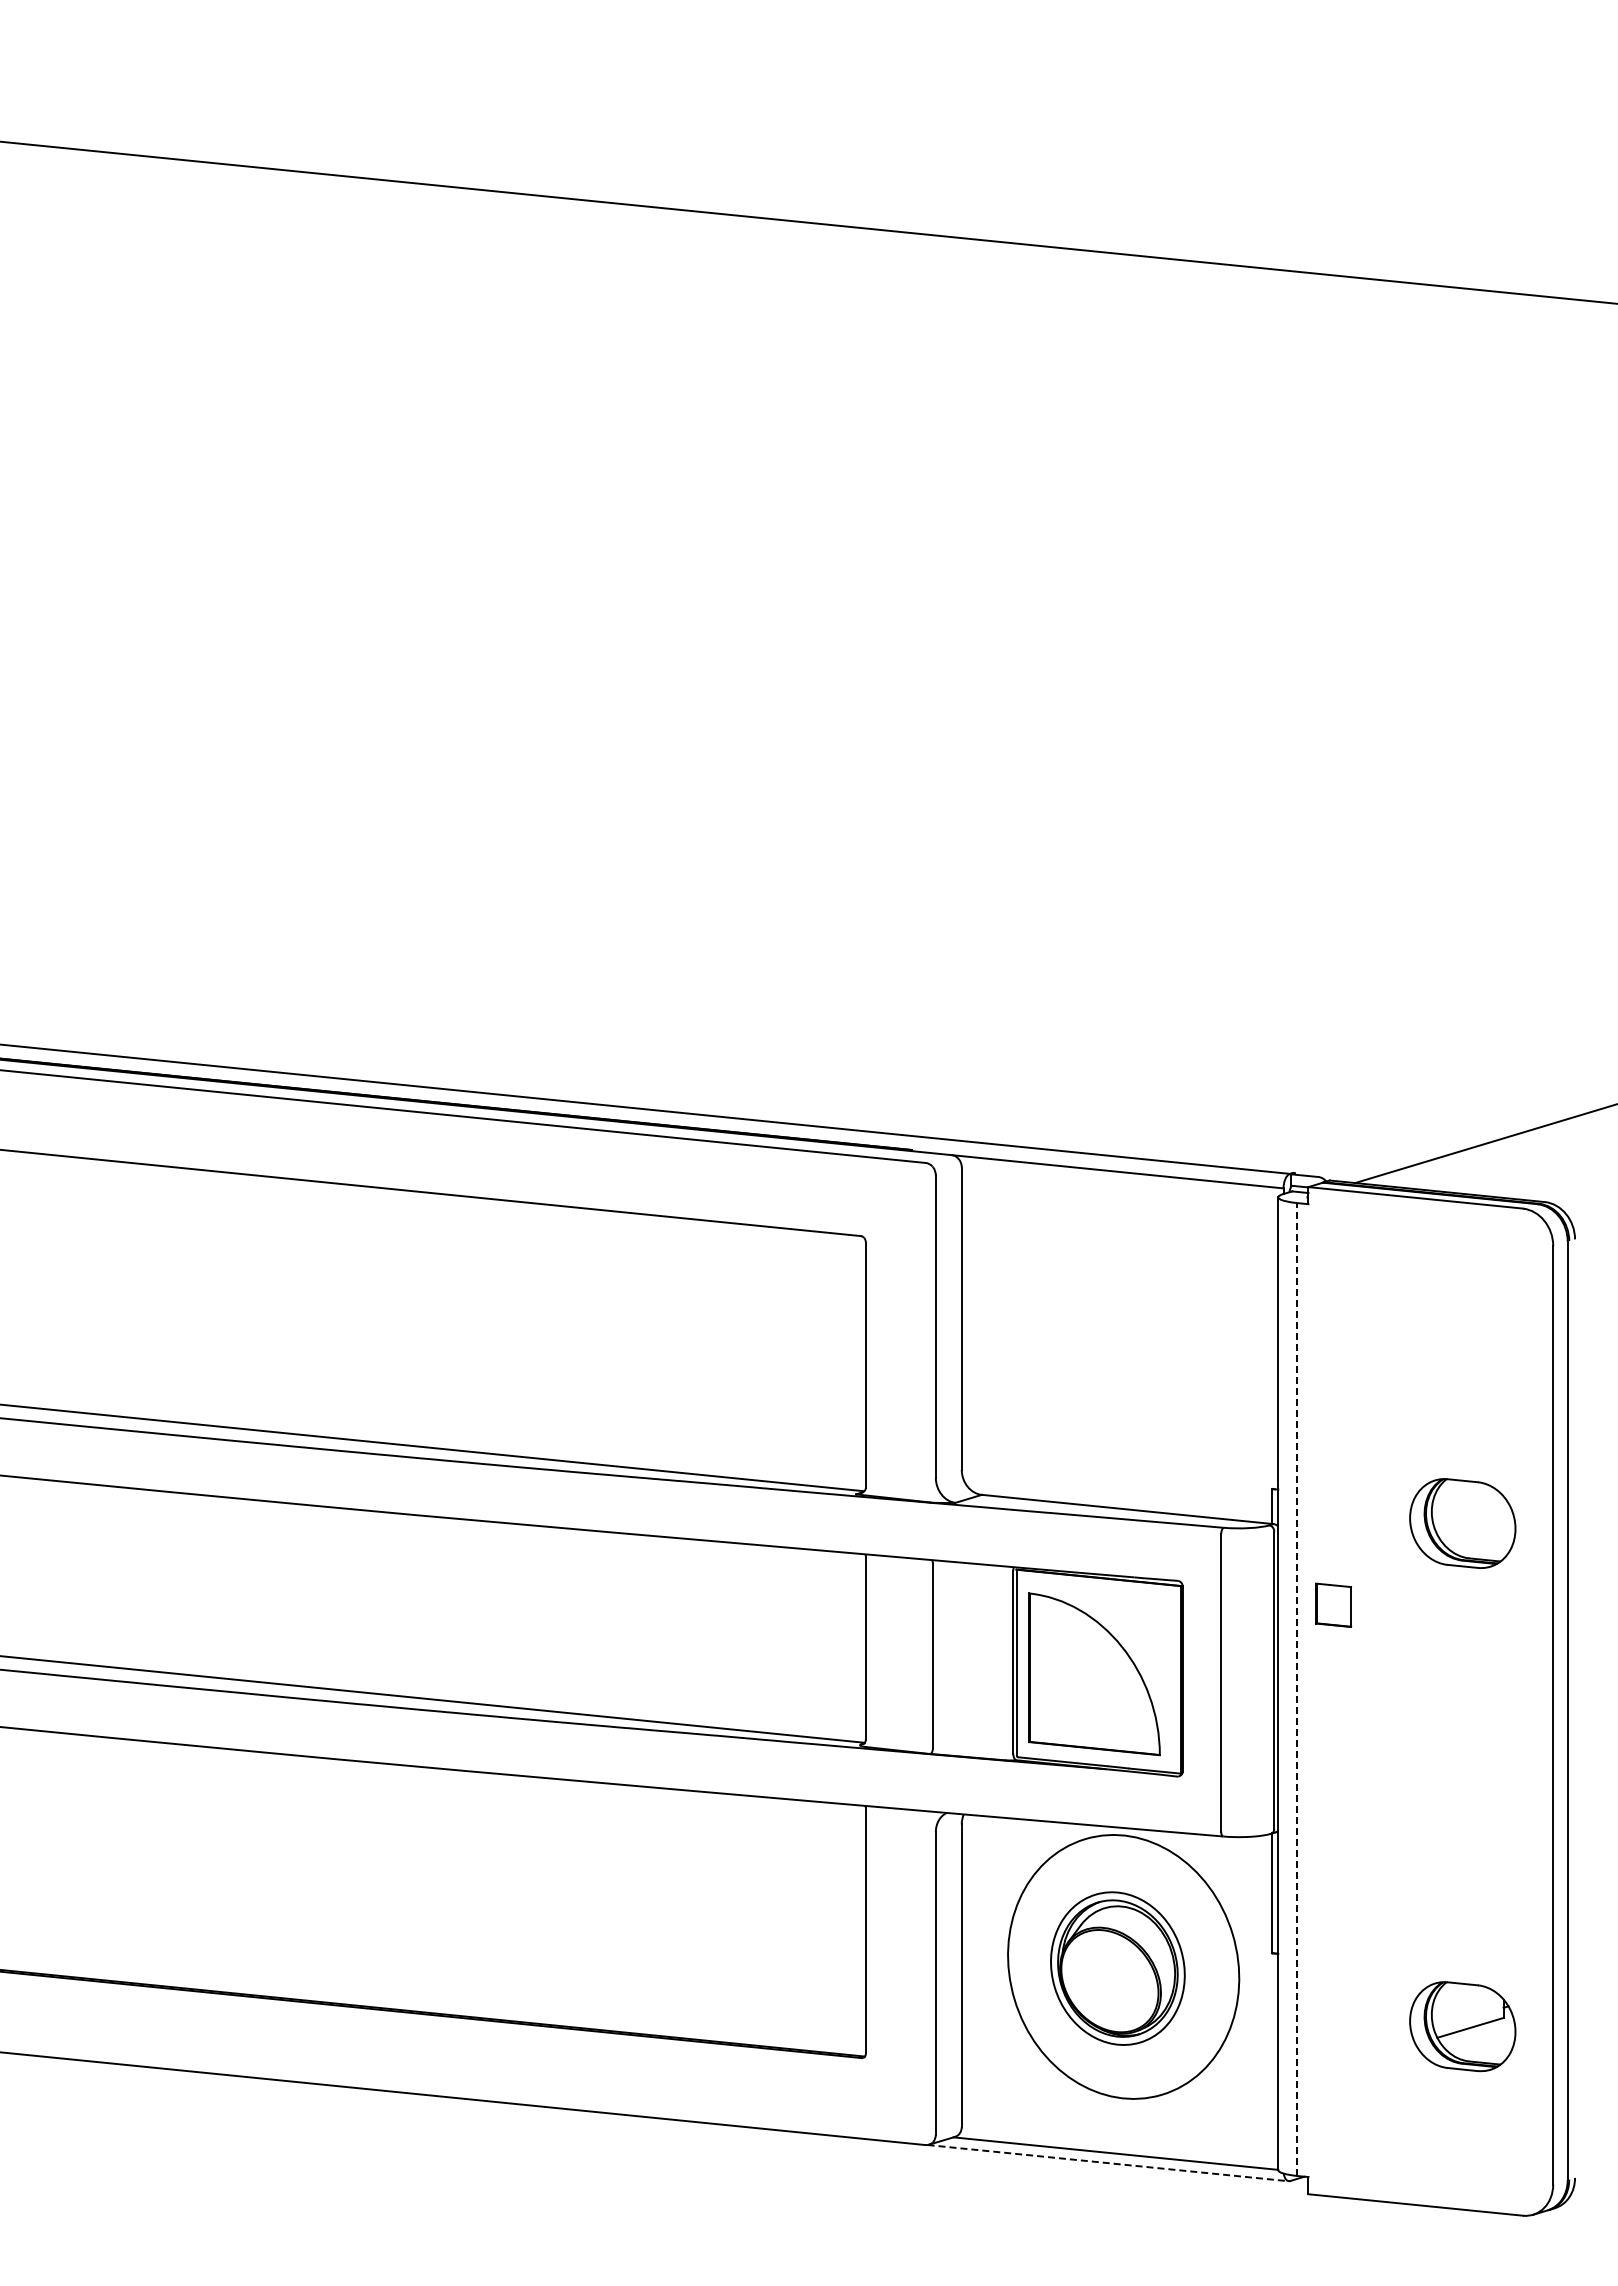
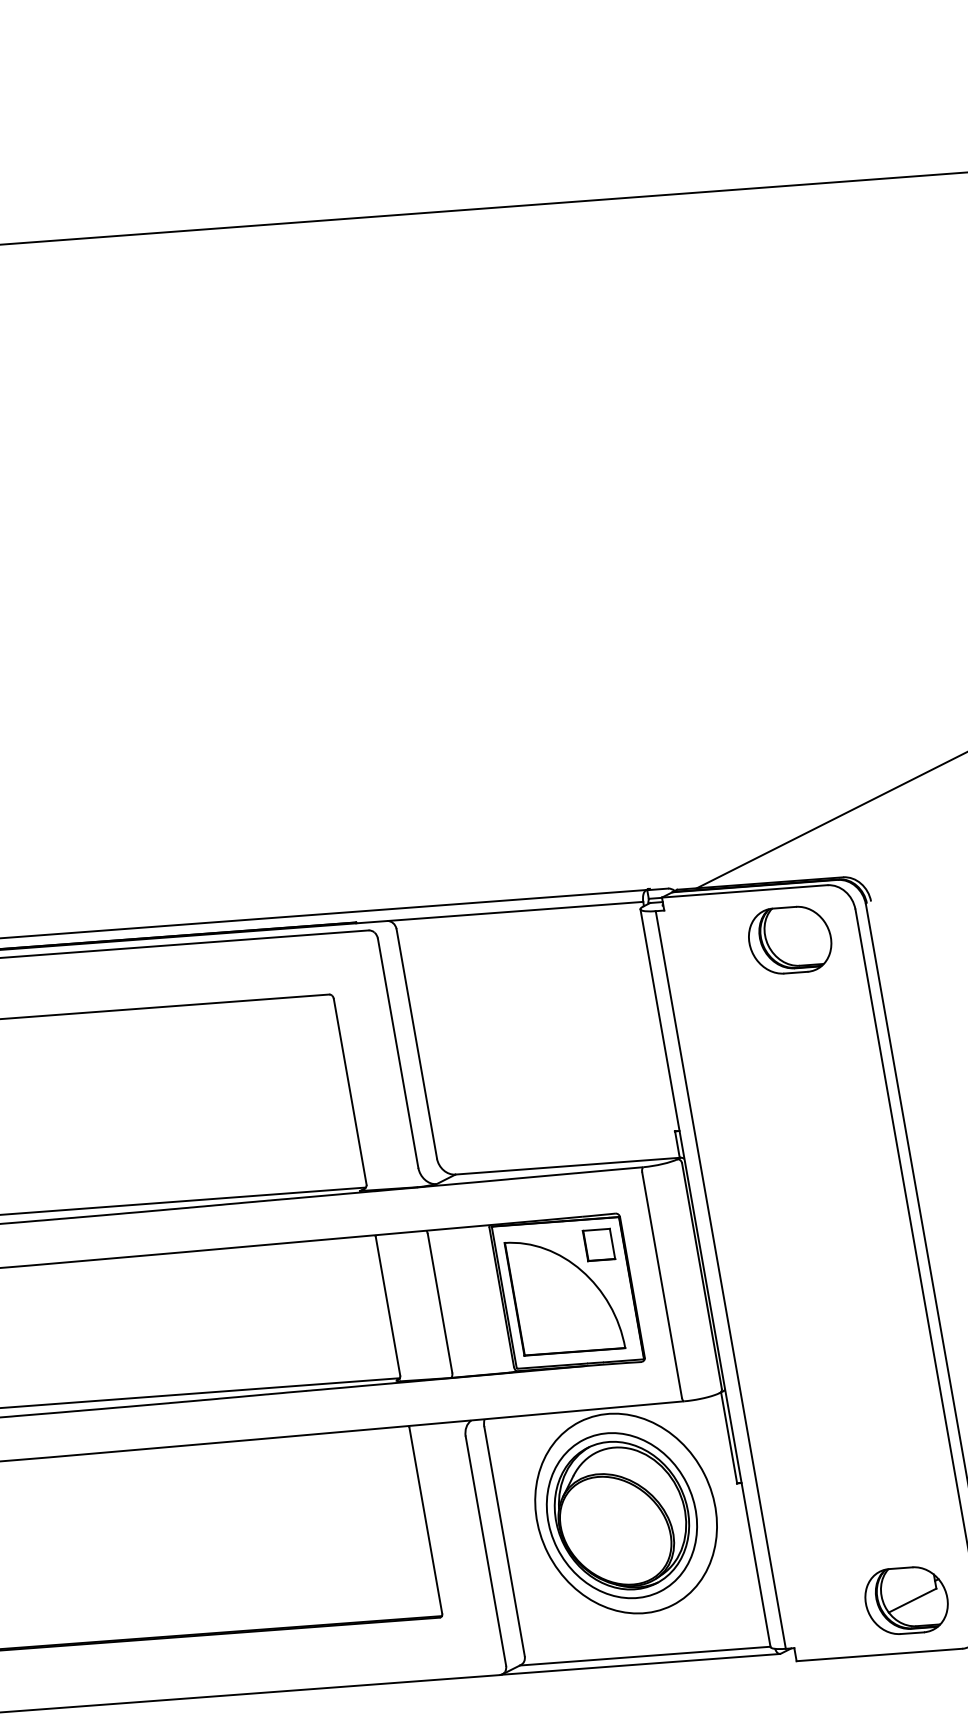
part: (1462, 1523) -> (789, 940), moved
part: (1333, 1604) -> (598, 1244), moved
line: (1297, 1689) -> (720, 1279), dashed -> solid
part: (1117, 1968) -> (621, 1515), size x1.43
part: (1462, 2026) -> (906, 1600), moved
line: (1108, 2163) -> (640, 1664), dashed -> solid

